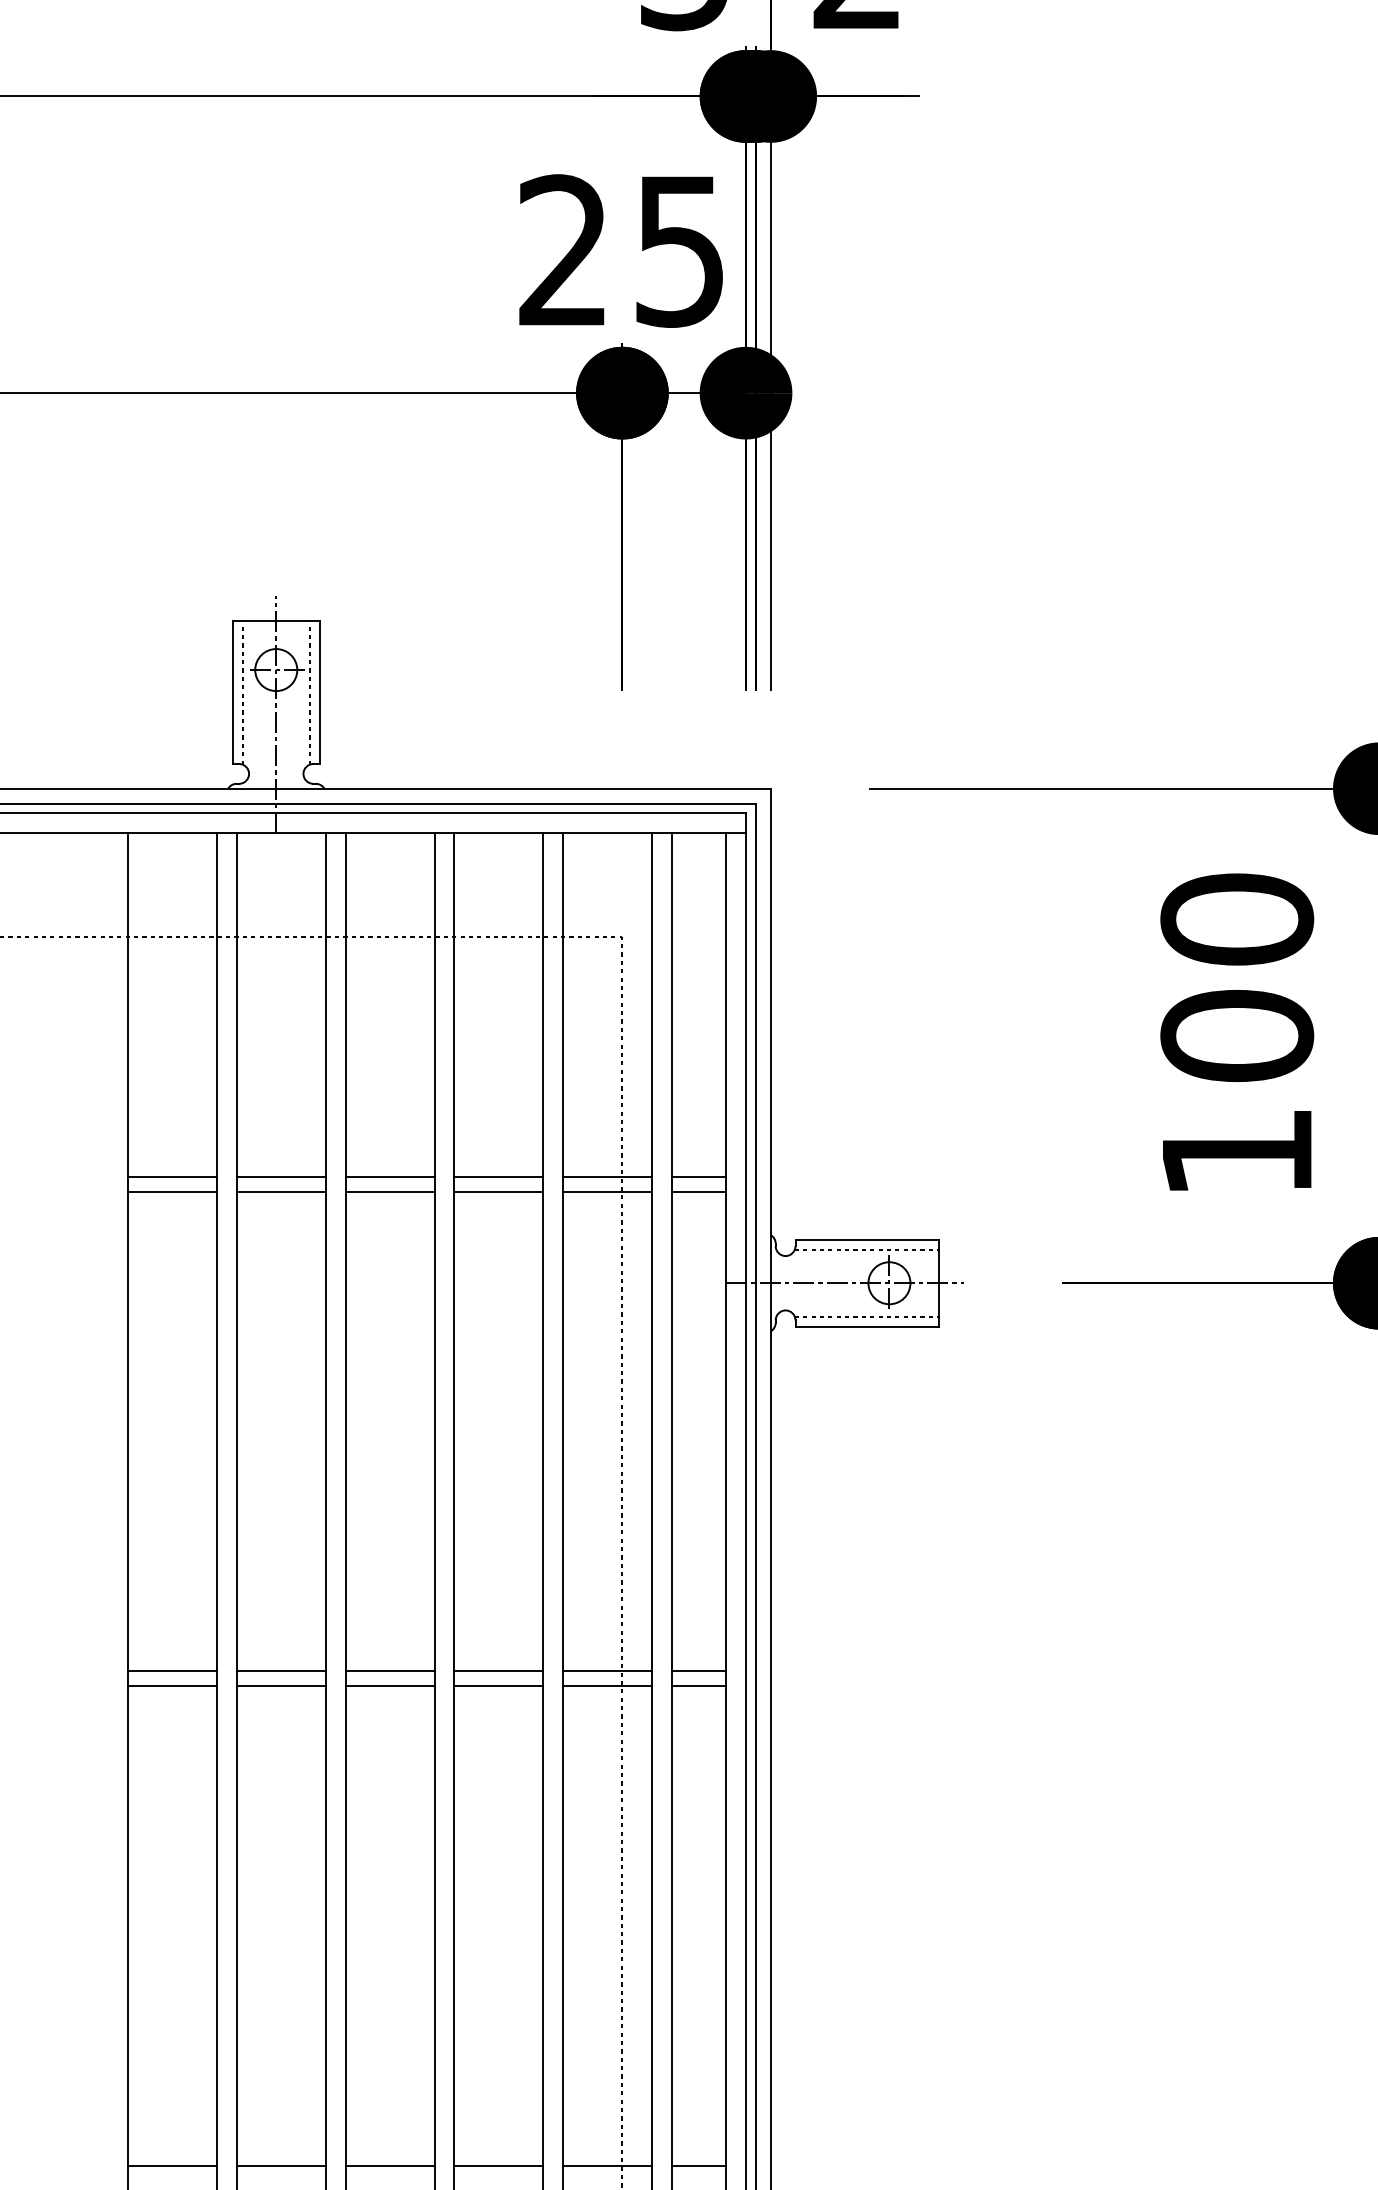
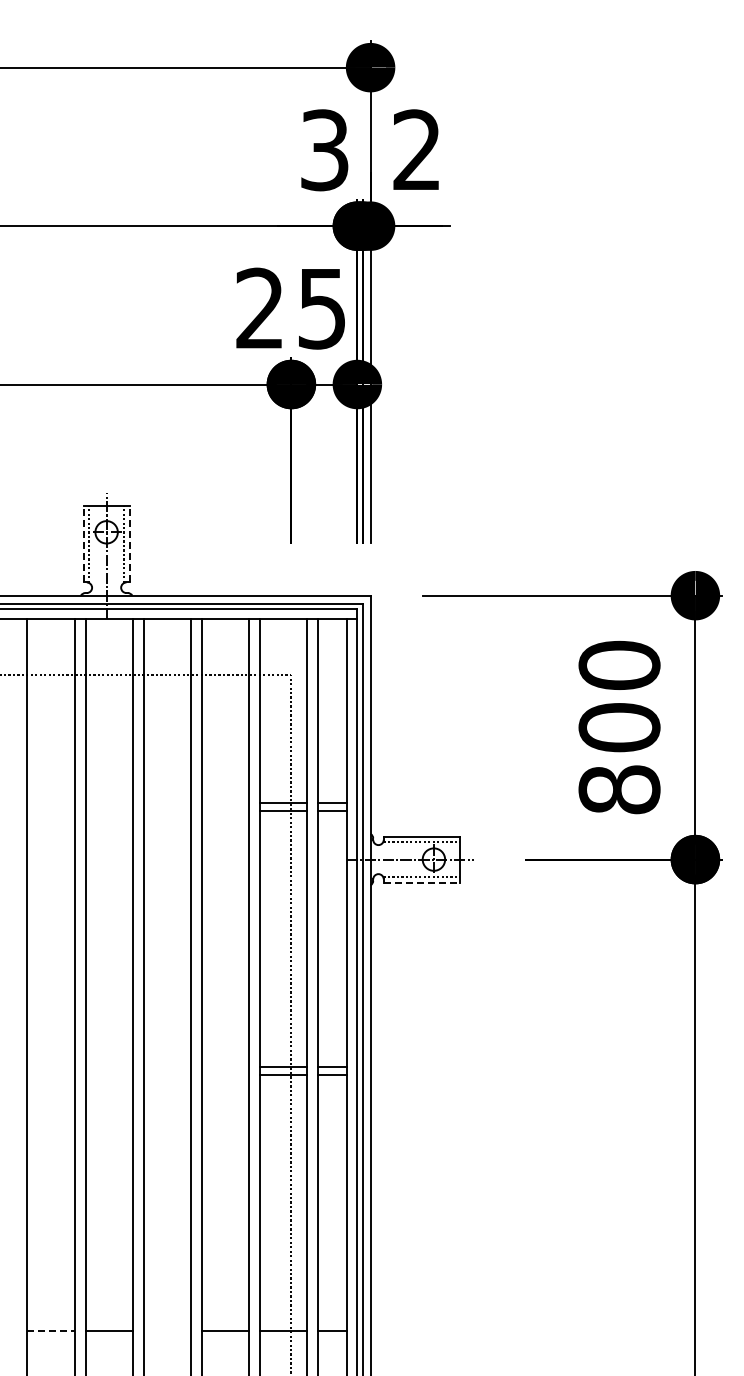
line: (232, 690) -> (83, 543), solid -> dashed
line: (319, 690) -> (129, 543), solid -> dashed
text: (1237, 1151) -> (619, 789), 100 -> 800
line: (171, 1176) -> (50, 802), removed
line: (281, 1176) -> (109, 802), removed
line: (390, 1176) -> (167, 802), removed
line: (498, 1176) -> (225, 802), removed
line: (171, 1191) -> (50, 810), removed
line: (281, 1191) -> (109, 810), removed
line: (390, 1191) -> (167, 810), removed
line: (498, 1191) -> (225, 810), removed
line: (868, 1326) -> (422, 882), solid -> dashed
line: (171, 1670) -> (50, 1066), removed
line: (281, 1670) -> (109, 1066), removed
line: (390, 1670) -> (167, 1066), removed
line: (498, 1670) -> (225, 1066), removed
line: (171, 1685) -> (50, 1074), removed
line: (281, 1685) -> (109, 1074), removed
line: (390, 1685) -> (167, 1074), removed
line: (498, 1685) -> (225, 1074), removed
line: (172, 2165) -> (51, 1330), solid -> dashed
line: (390, 2165) -> (167, 1330), removed

